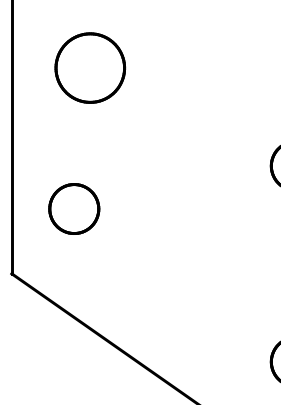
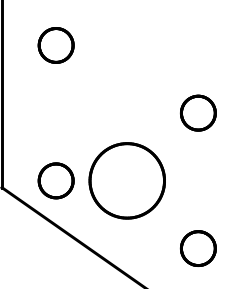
part: (89, 68) -> (55, 45), size x0.71
part: (73, 208) -> (55, 180), moved
part: (191, 263) -> (126, 180), added

